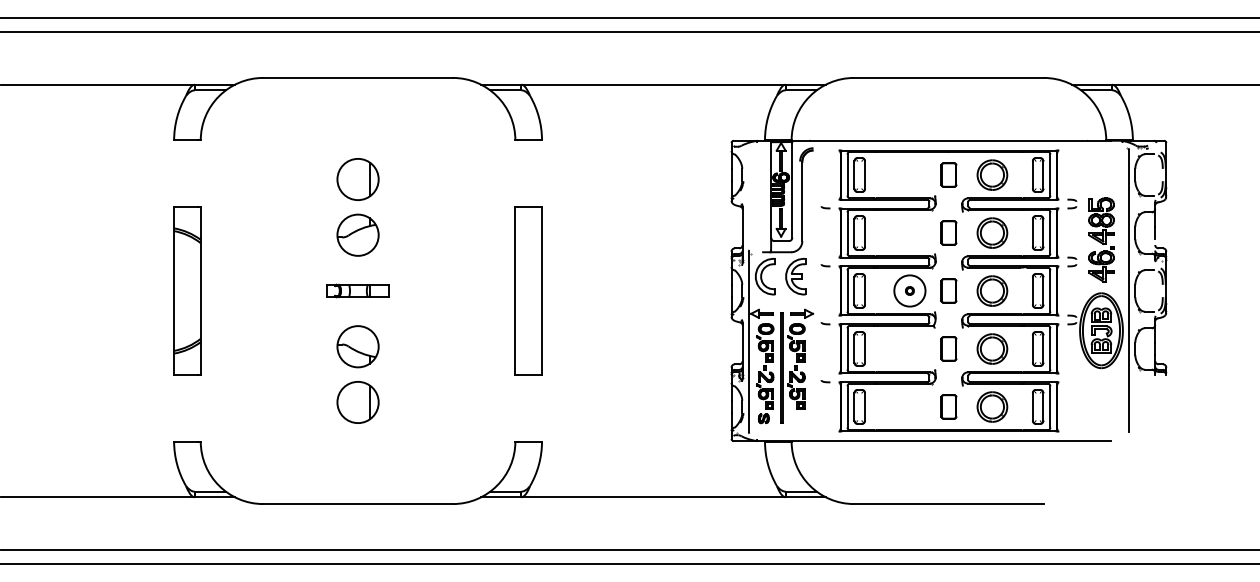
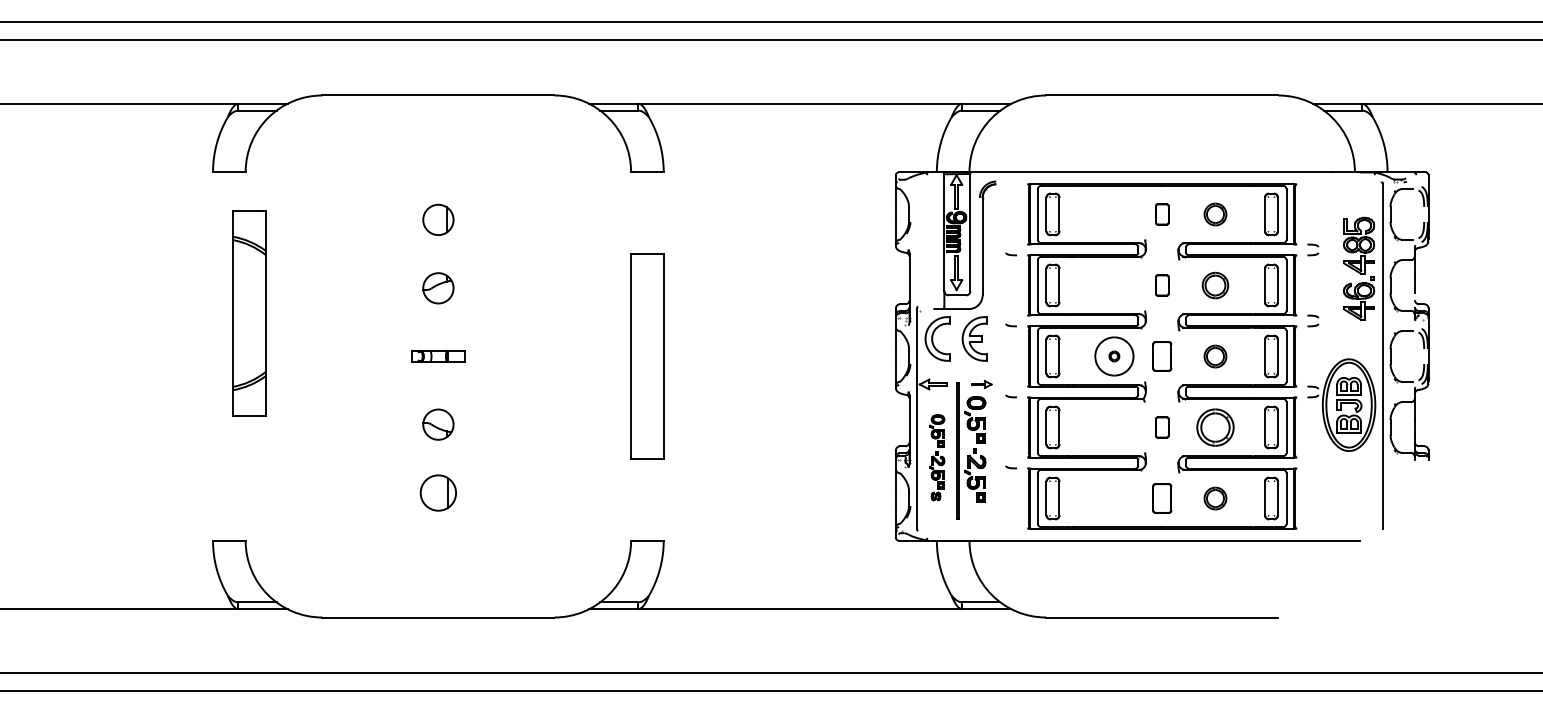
part: (949, 175) -> (1162, 214), size x0.7
part: (992, 175) -> (1215, 214), size x0.6
part: (358, 179) -> (438, 219), size x0.6
part: (949, 233) -> (1162, 285), size x0.7
part: (992, 233) -> (1215, 285), size x0.7
part: (358, 235) -> (438, 288), size x0.6
part: (1101, 239) -> (1359, 268), moved
part: (187, 291) -> (249, 313), moved
part: (358, 291) -> (438, 356), size x0.7
part: (992, 291) -> (1215, 356), size x0.6
part: (801, 313) -> (981, 384), size x0.7
part: (358, 346) -> (438, 424), size x0.6
part: (949, 348) -> (1162, 427), size x0.7
part: (765, 373) -> (937, 457), size x0.7
part: (358, 402) -> (438, 492), size x0.7
part: (992, 406) -> (1215, 498), size x0.6

